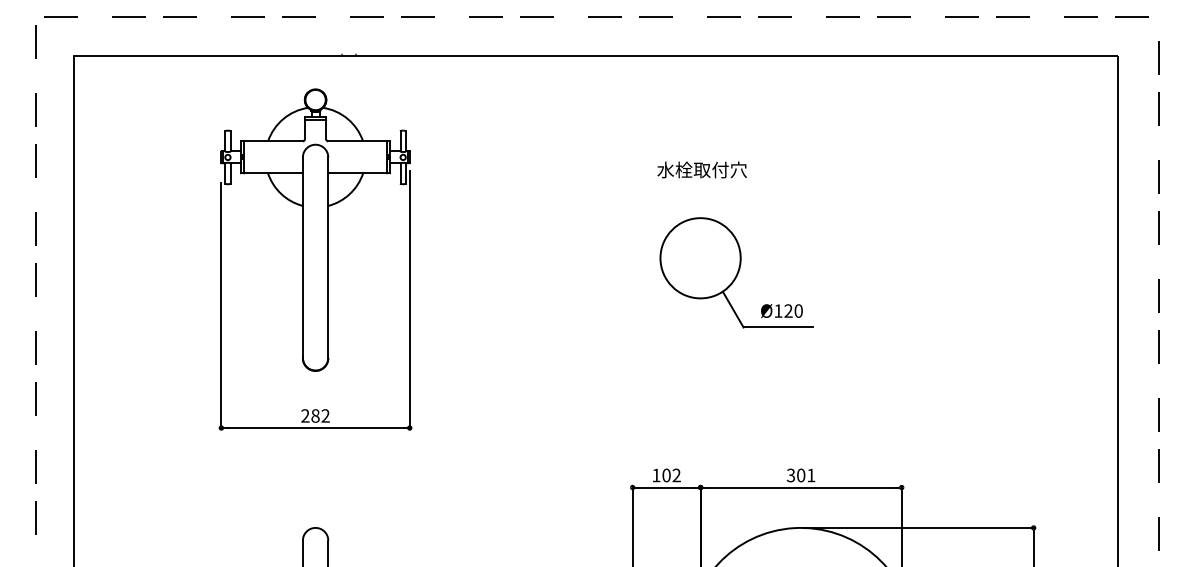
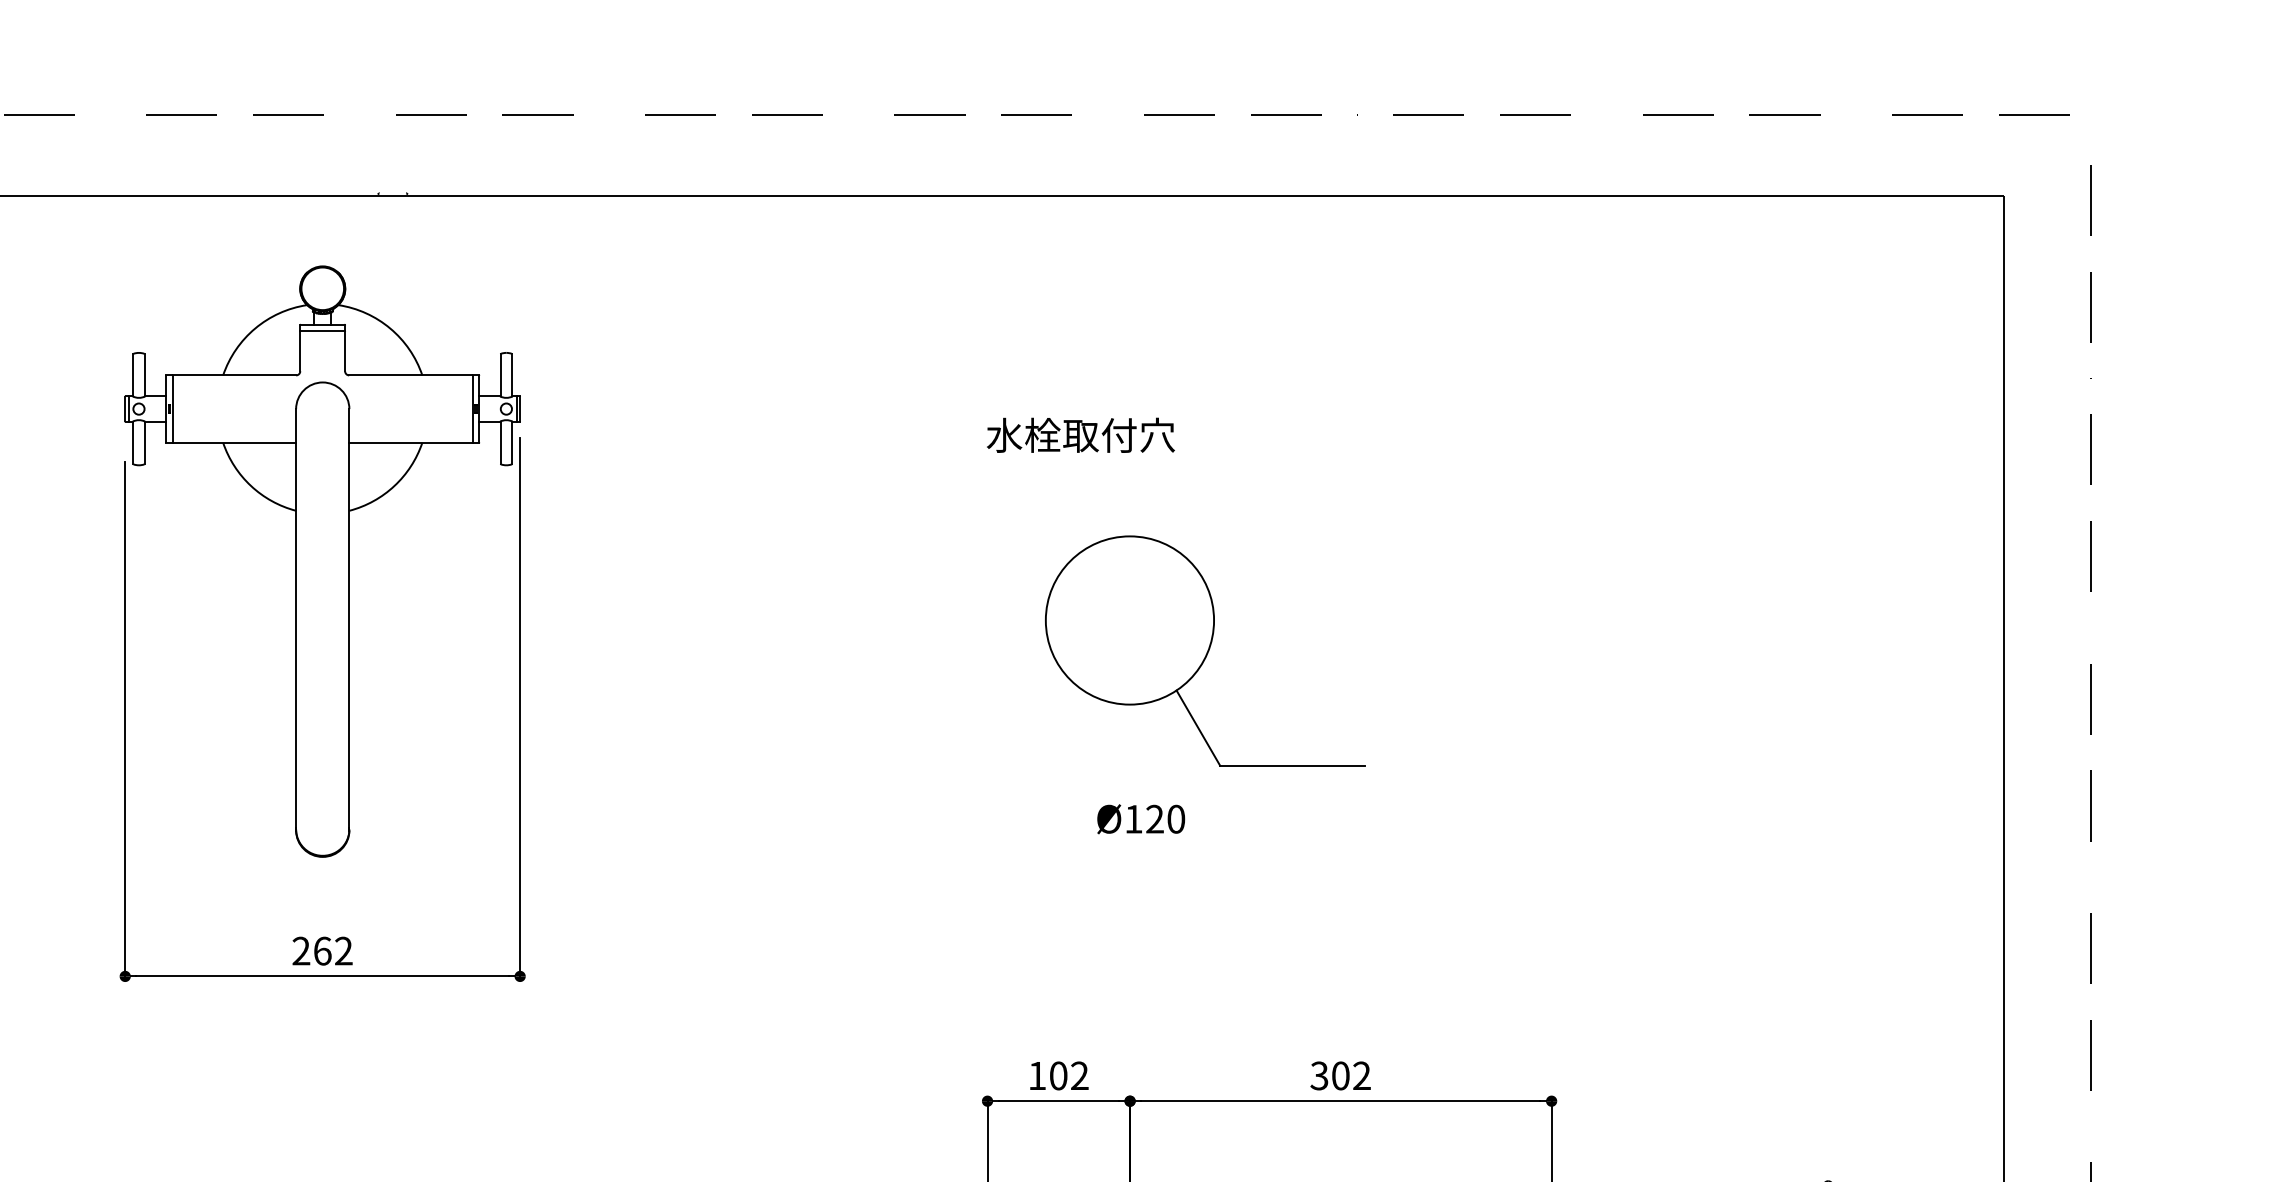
text: (701, 169) -> (1079, 434), moved
text: (781, 311) -> (1140, 820), moved
text: (315, 415) -> (322, 950), 282 -> 262
text: (811, 475) -> (1362, 1075), 301 -> 302

